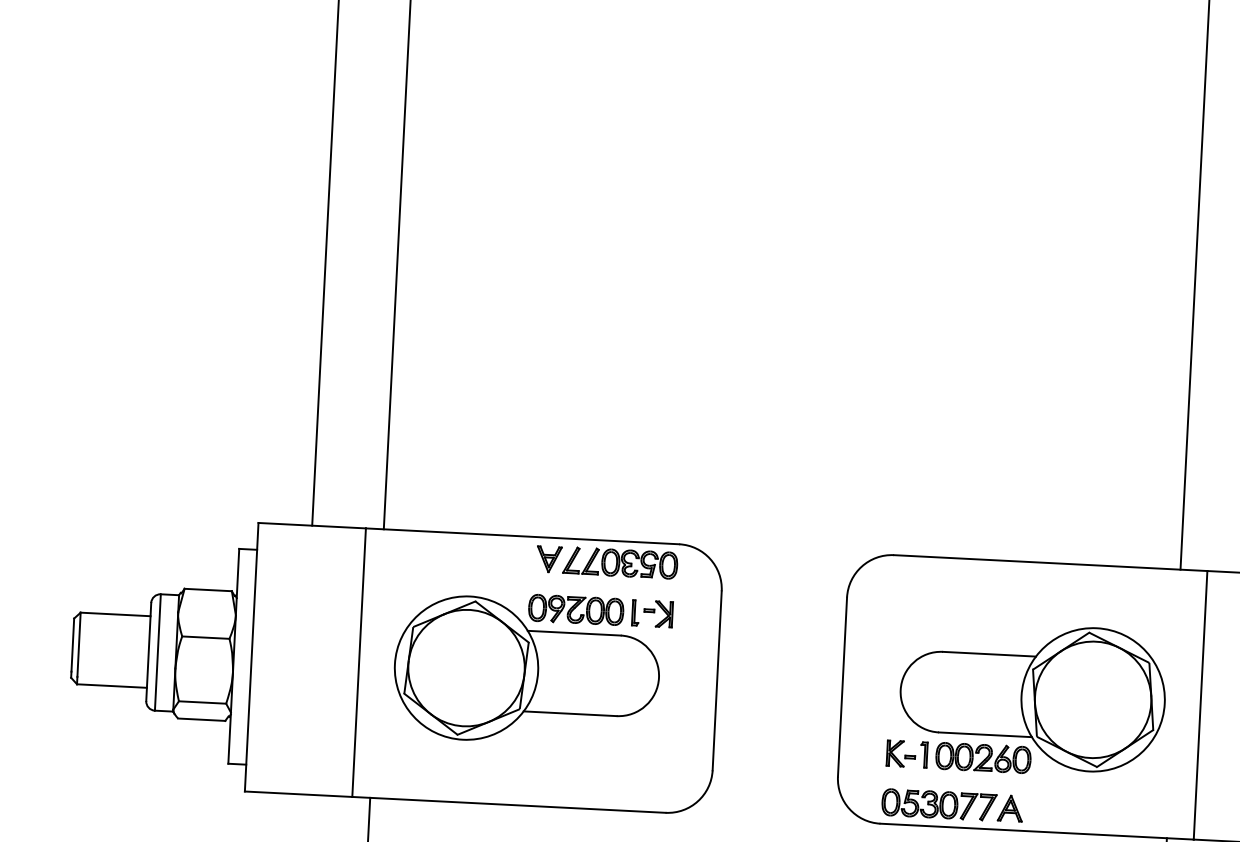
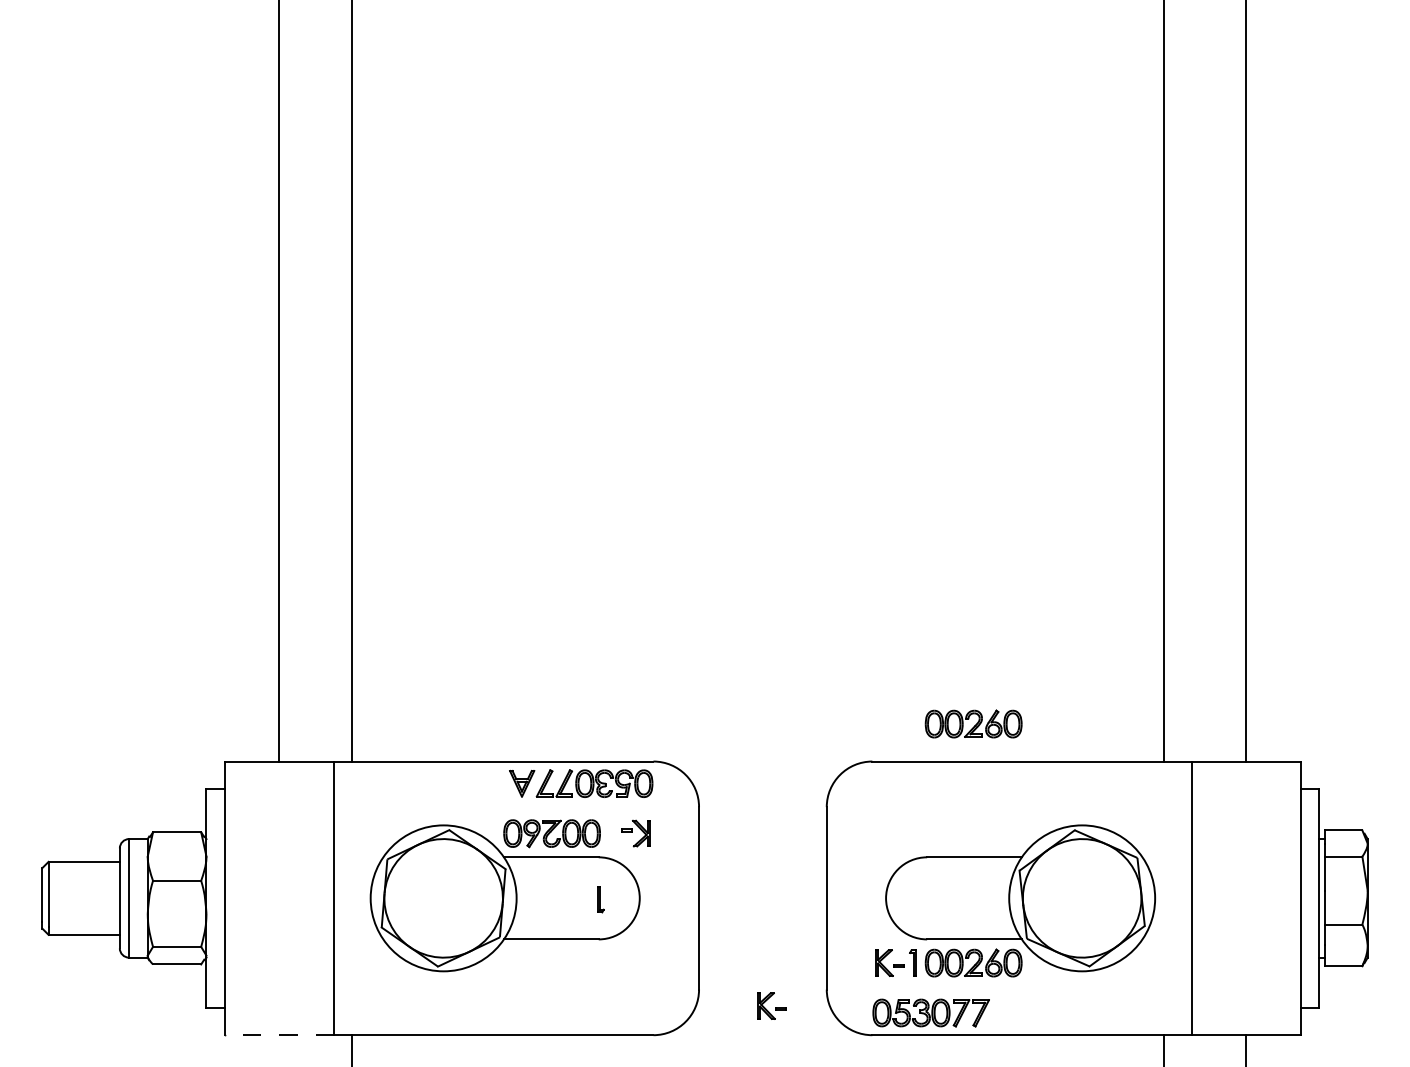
part: (995, 522) -> (973, 723), added
part: (635, 612) -> (600, 899), moved
part: (782, 789) -> (771, 1005), added
line: (298, 794) -> (279, 1035), solid -> dashed
part: (1010, 807) -> (1003, 1012), removed

